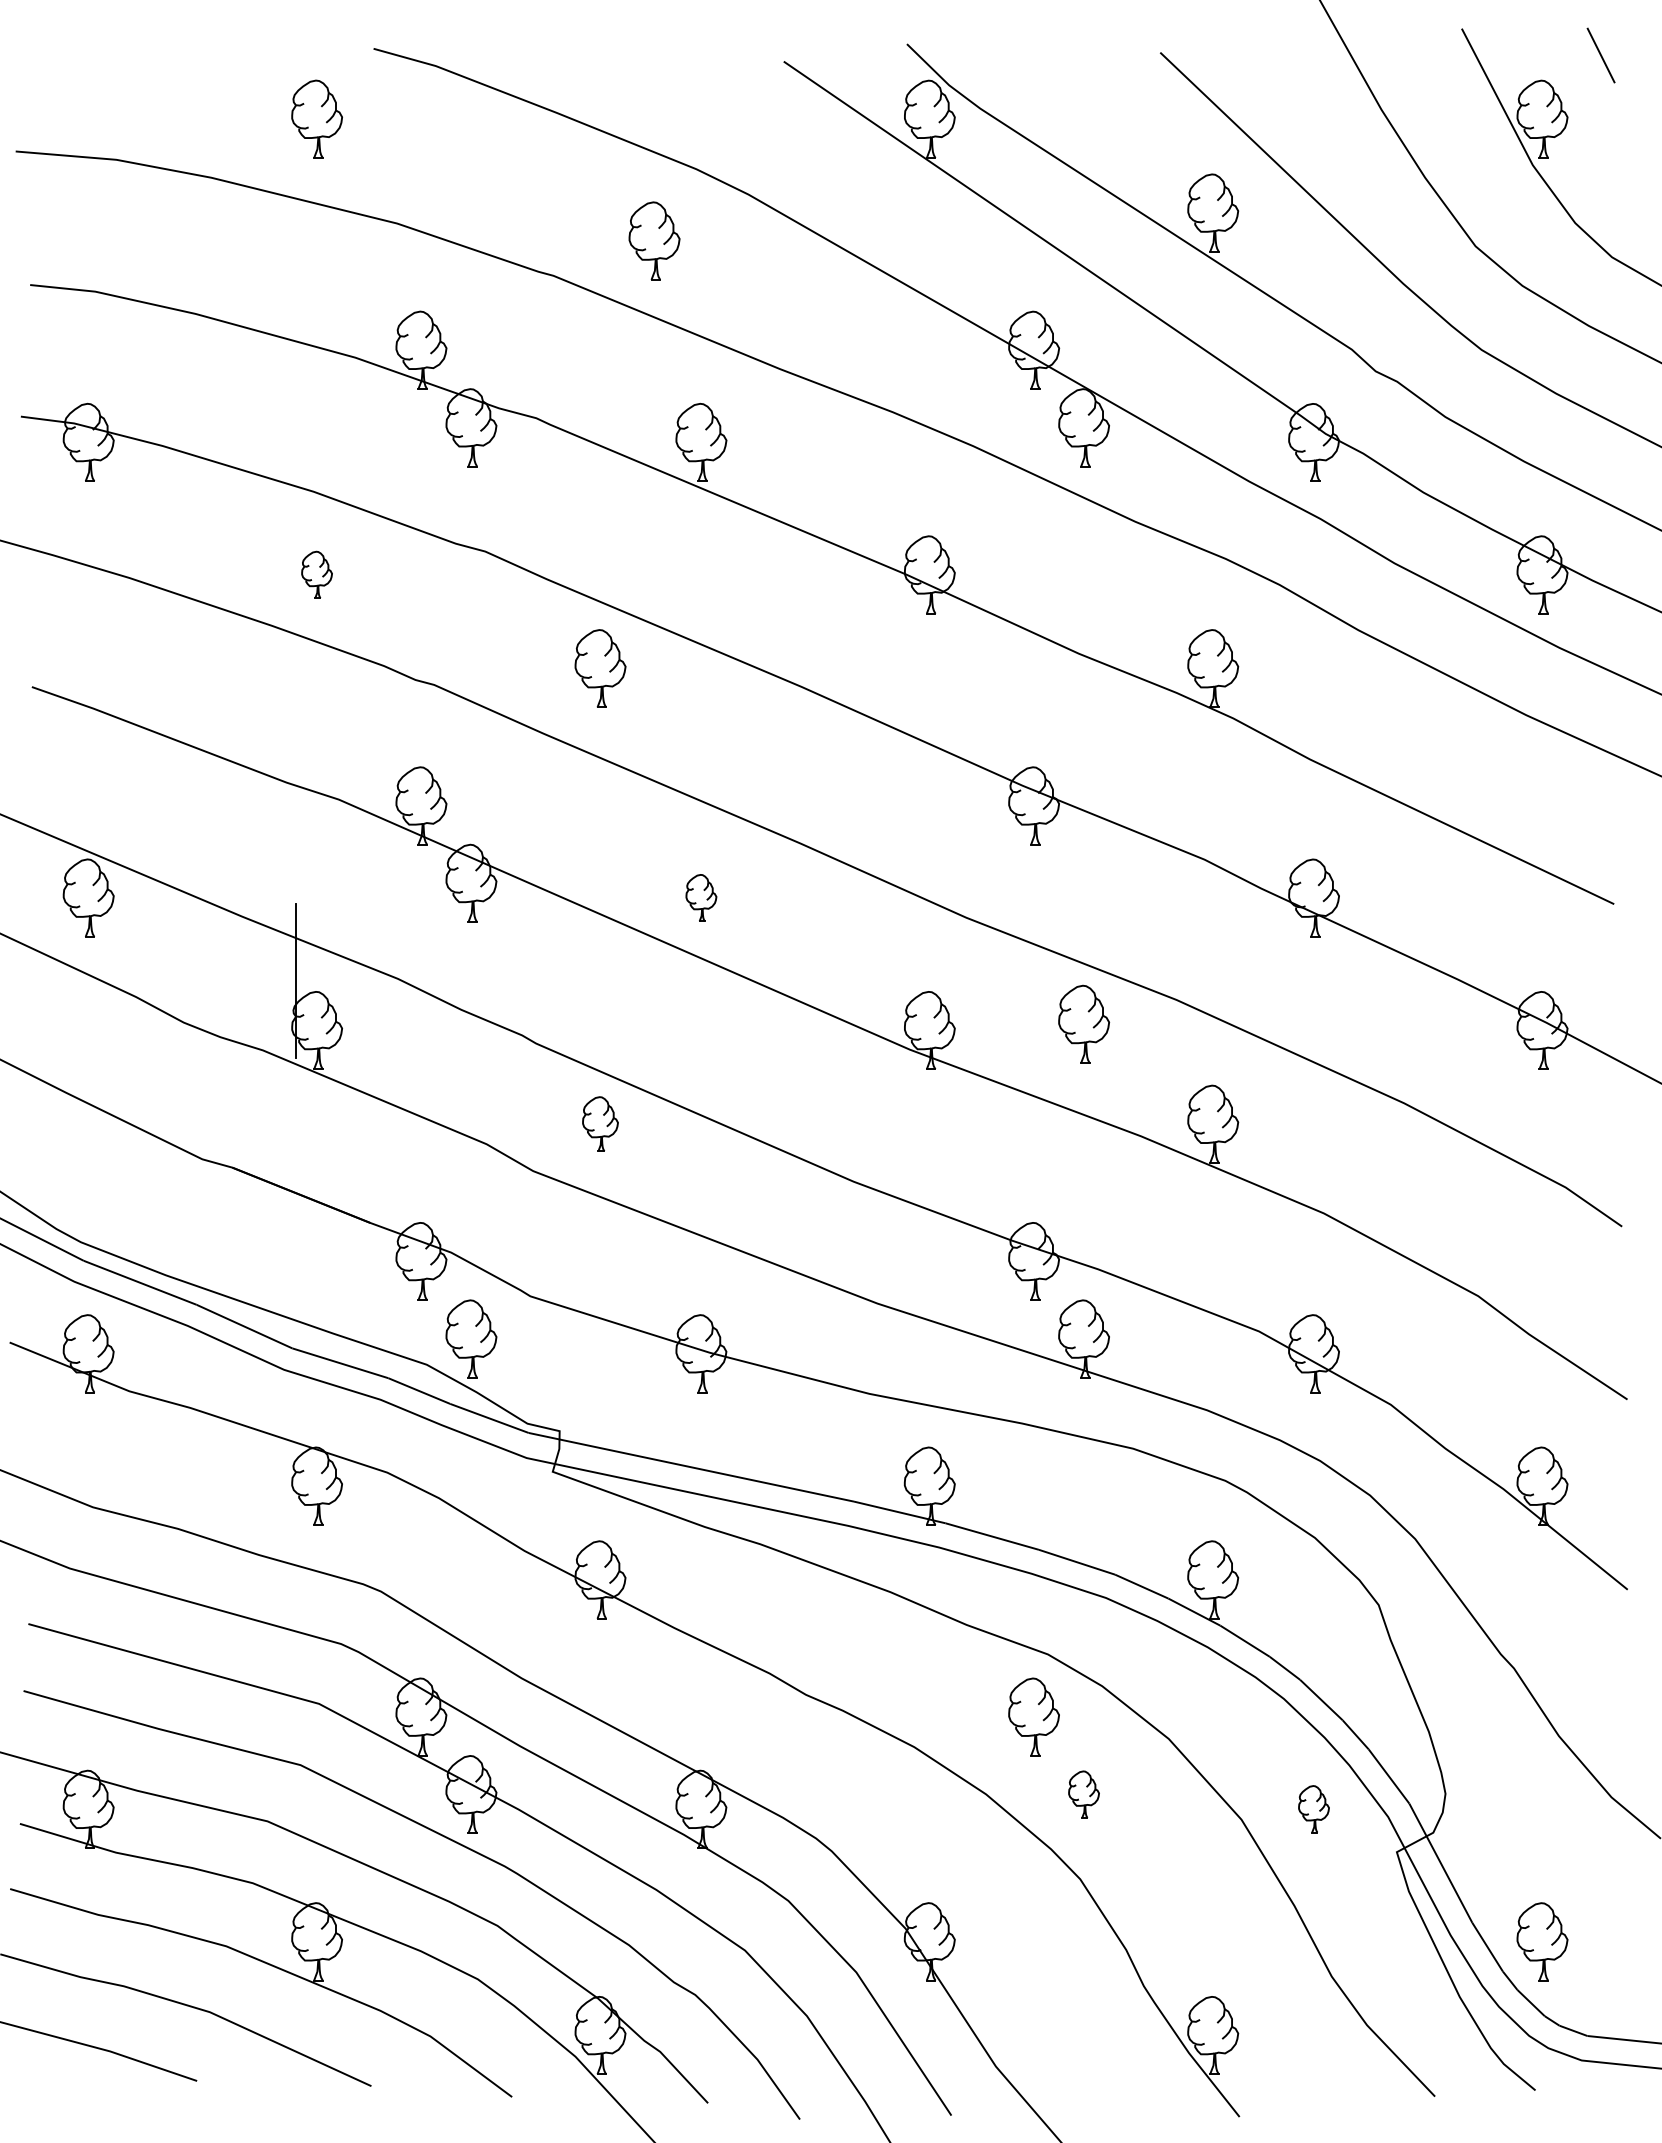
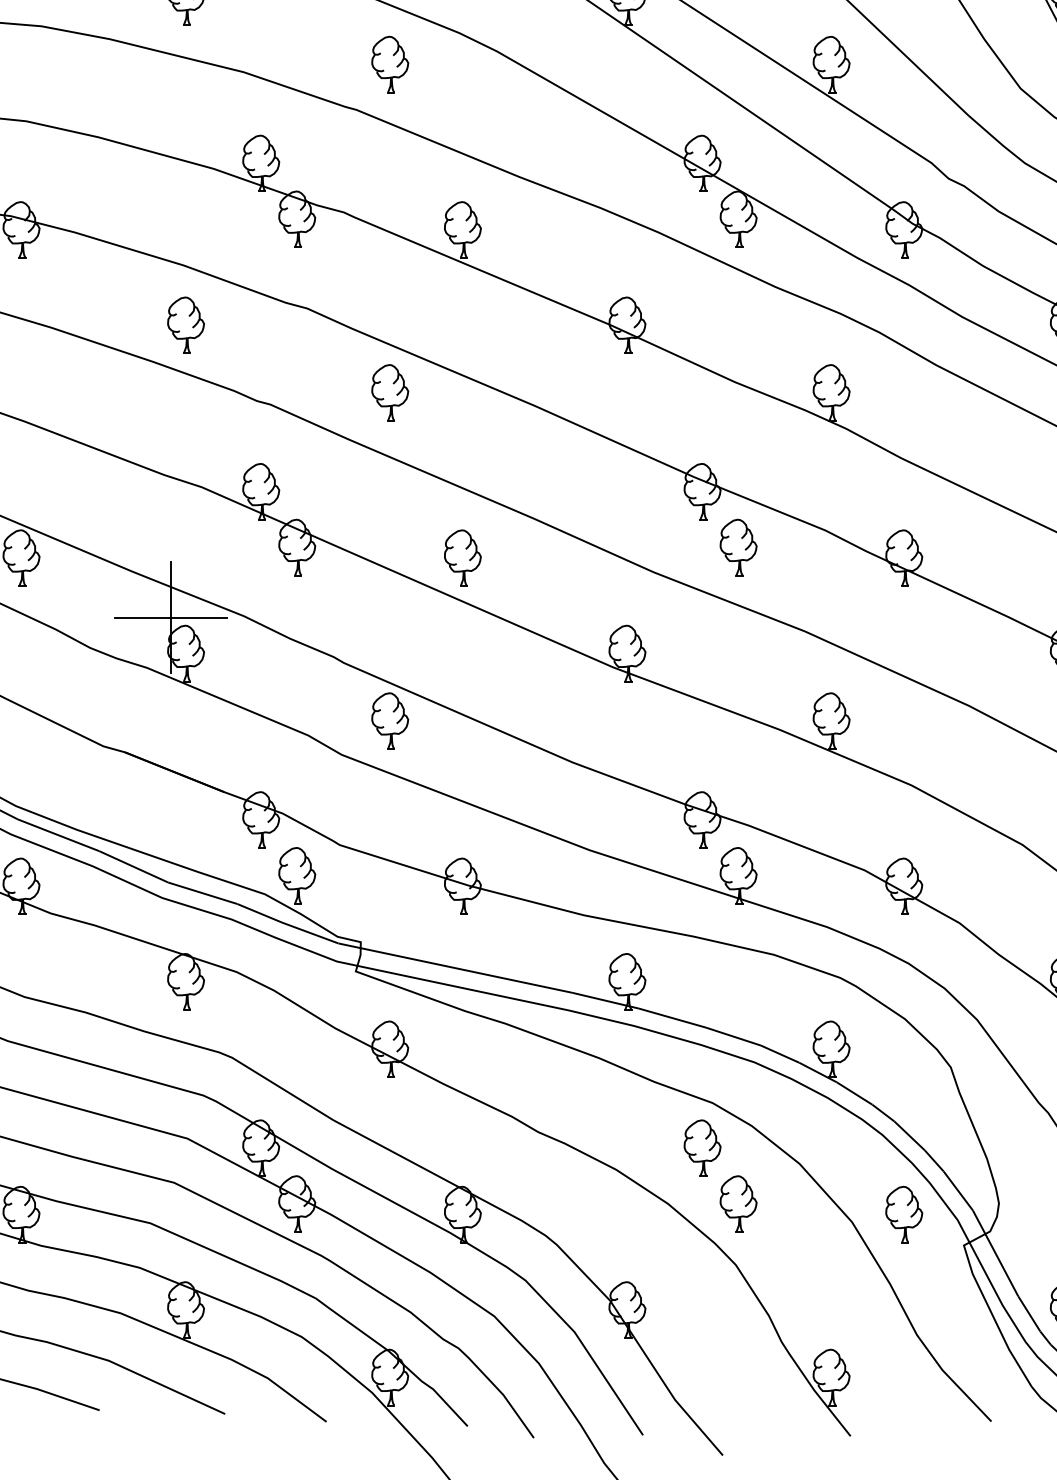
part: (654, 240) -> (390, 64), moved
part: (316, 574) -> (185, 325), size x1.67
part: (701, 897) -> (462, 557), size x1.67
line: (296, 980) -> (171, 617), added
part: (1084, 1023) -> (738, 546), moved
part: (600, 1123) -> (390, 720), size x1.43
part: (1083, 1794) -> (738, 1203), size x1.67
part: (1313, 1808) -> (903, 1214), size x1.67

